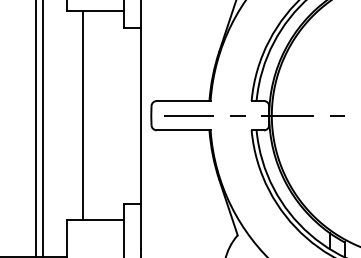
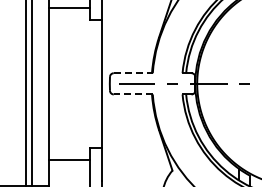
line: (183, 101) -> (133, 73), solid -> dashed
line: (83, 115) -> (48, 83), moved
line: (183, 130) -> (133, 94), solid -> dashed

